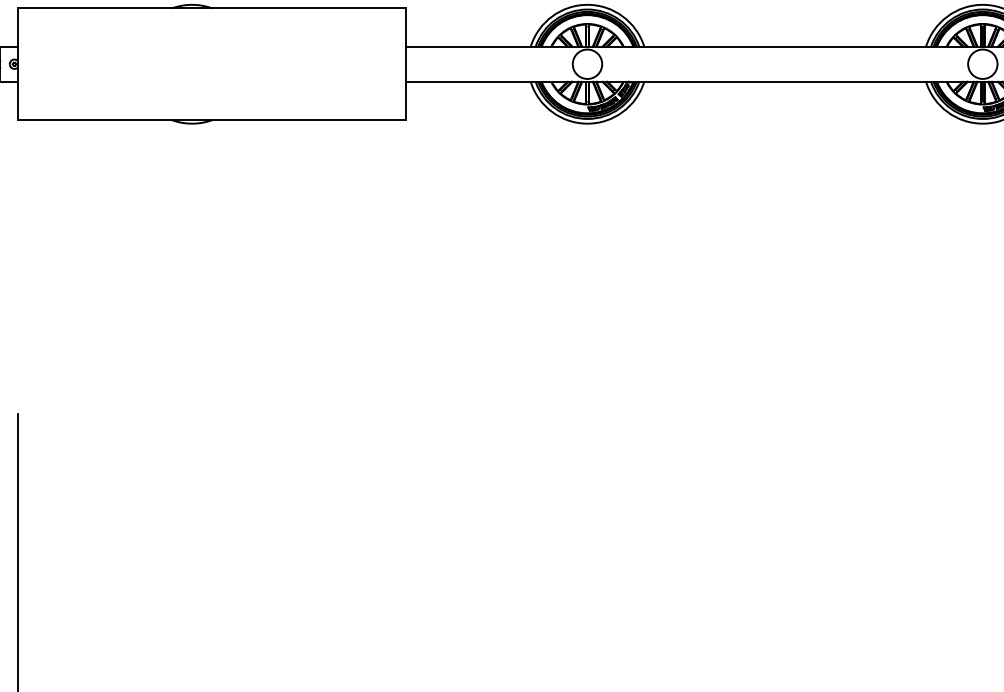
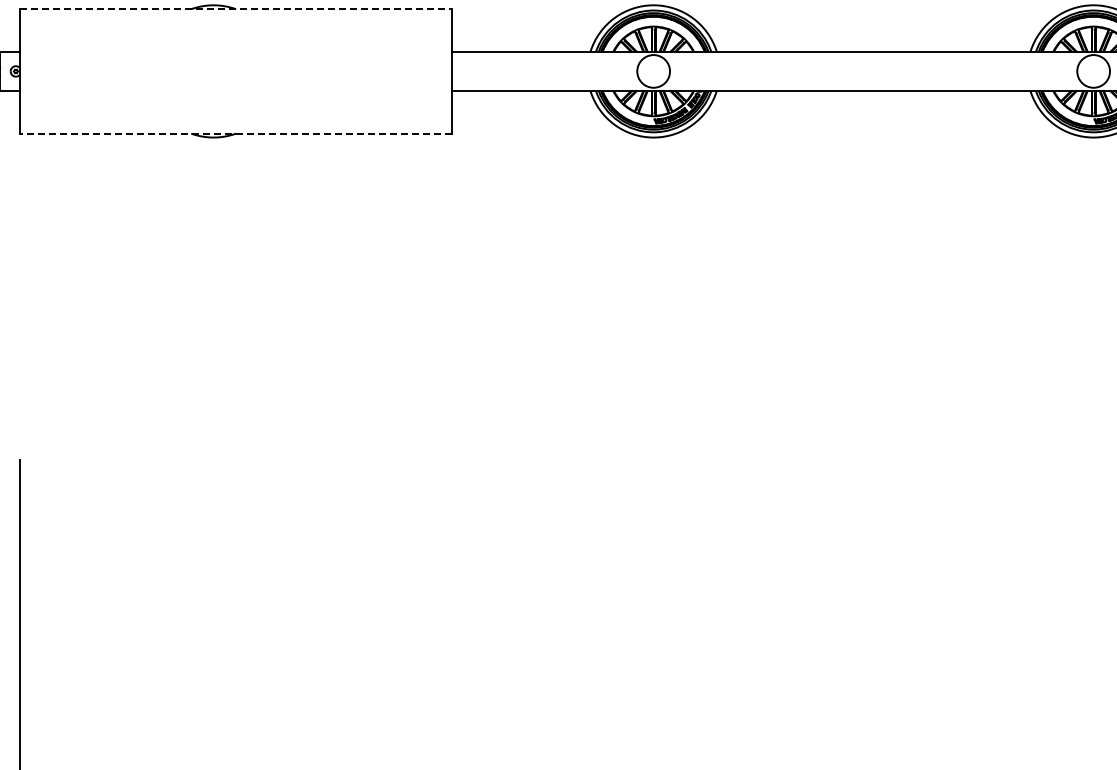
line: (212, 8) -> (236, 9), solid -> dashed
line: (211, 120) -> (235, 133), solid -> dashed

